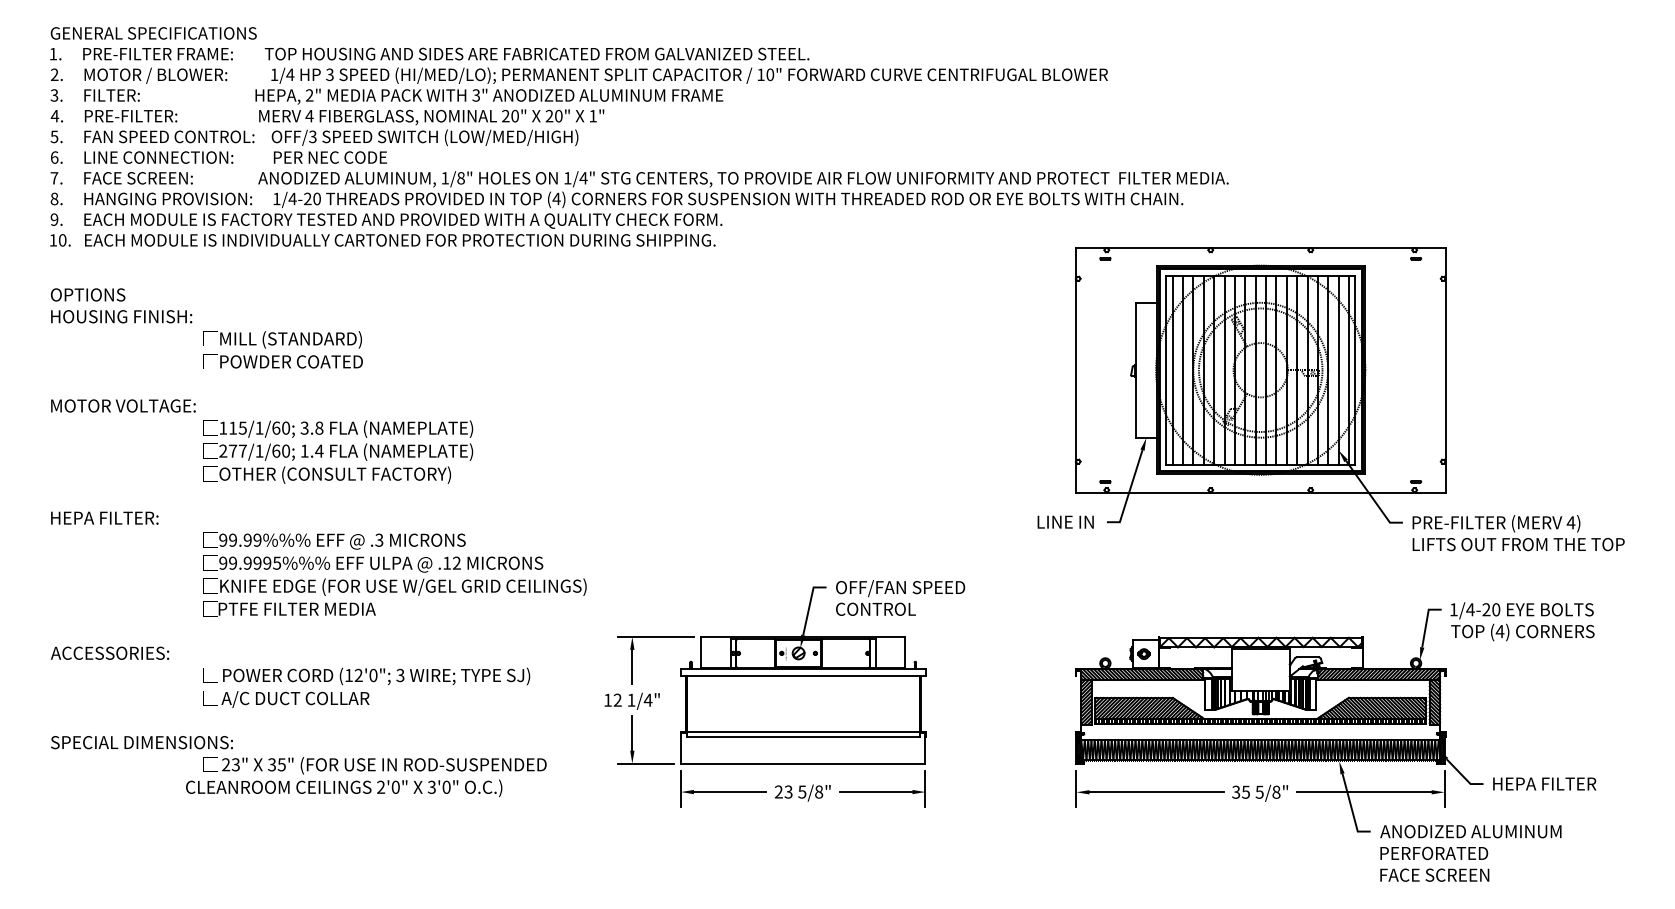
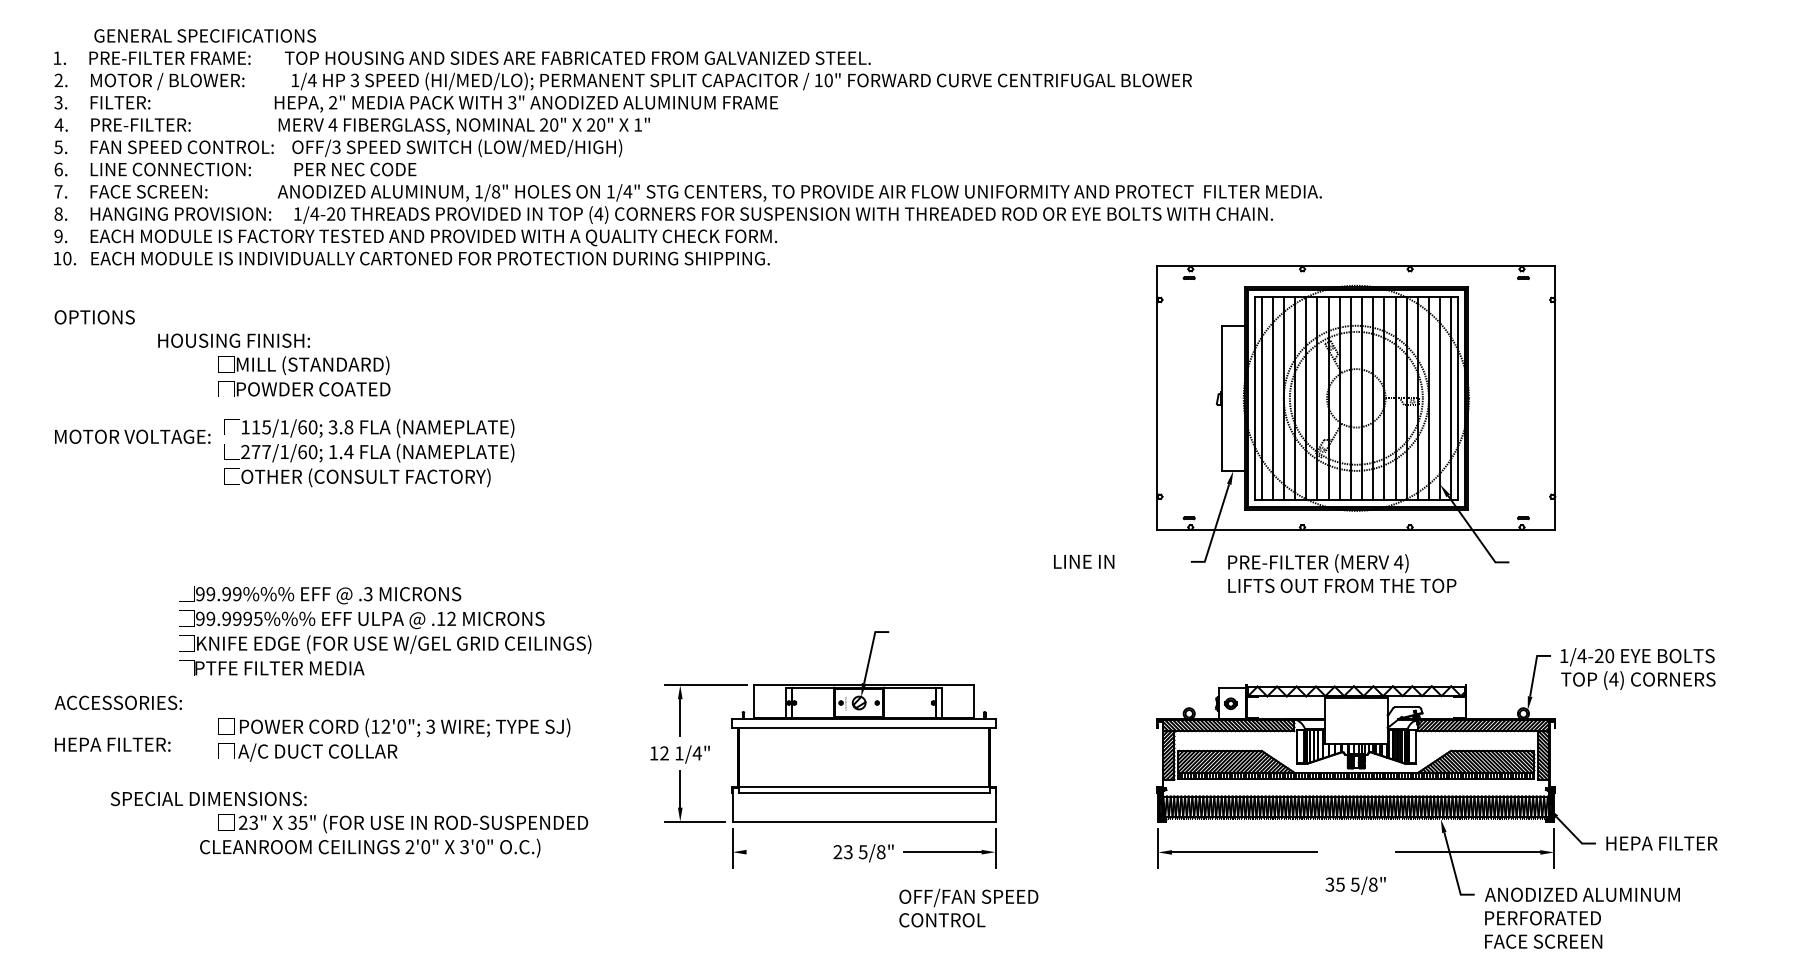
text: (153, 33) -> (204, 36), moved
text: (121, 316) -> (233, 340), moved
text: (338, 451) -> (369, 452), moved
text: (104, 517) -> (112, 743), moved
text: (1065, 521) -> (1083, 561), moved
text: (1518, 533) -> (1342, 573), moved
text: (394, 574) -> (384, 631), moved
text: (900, 597) -> (968, 907), moved
text: (141, 742) -> (208, 798), moved
line: (729, 792) -> (784, 852), removed
text: (1260, 792) -> (1356, 884), moved

